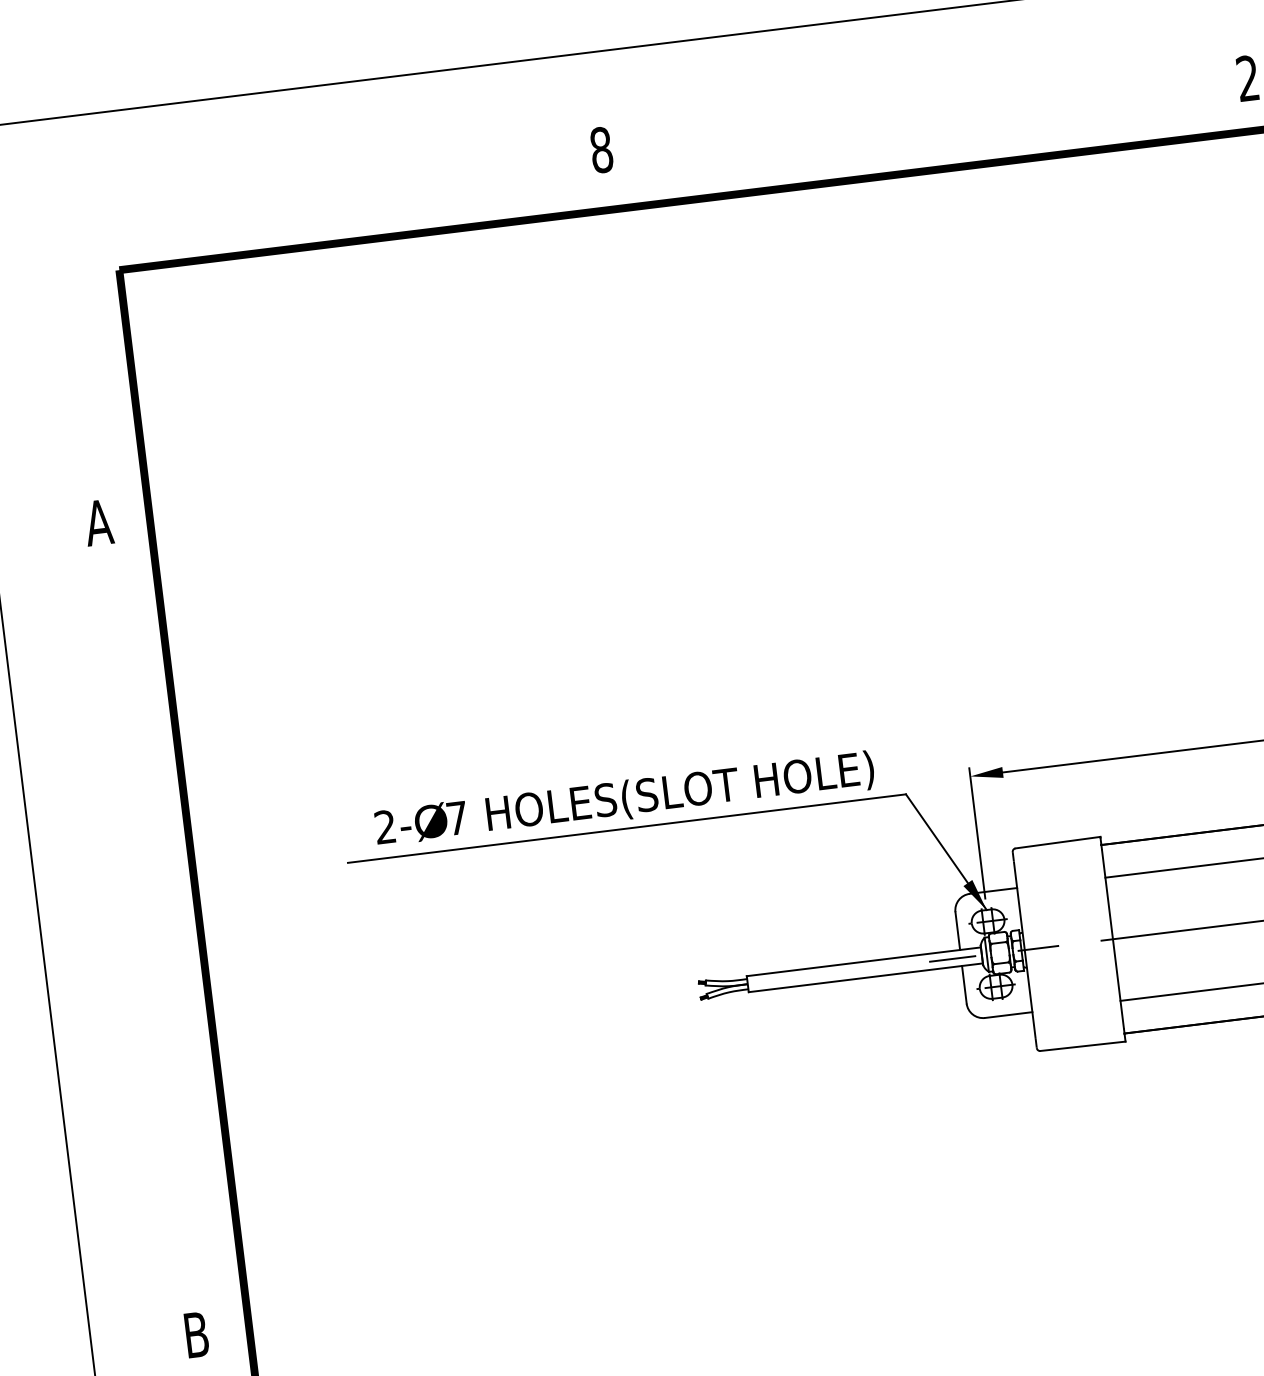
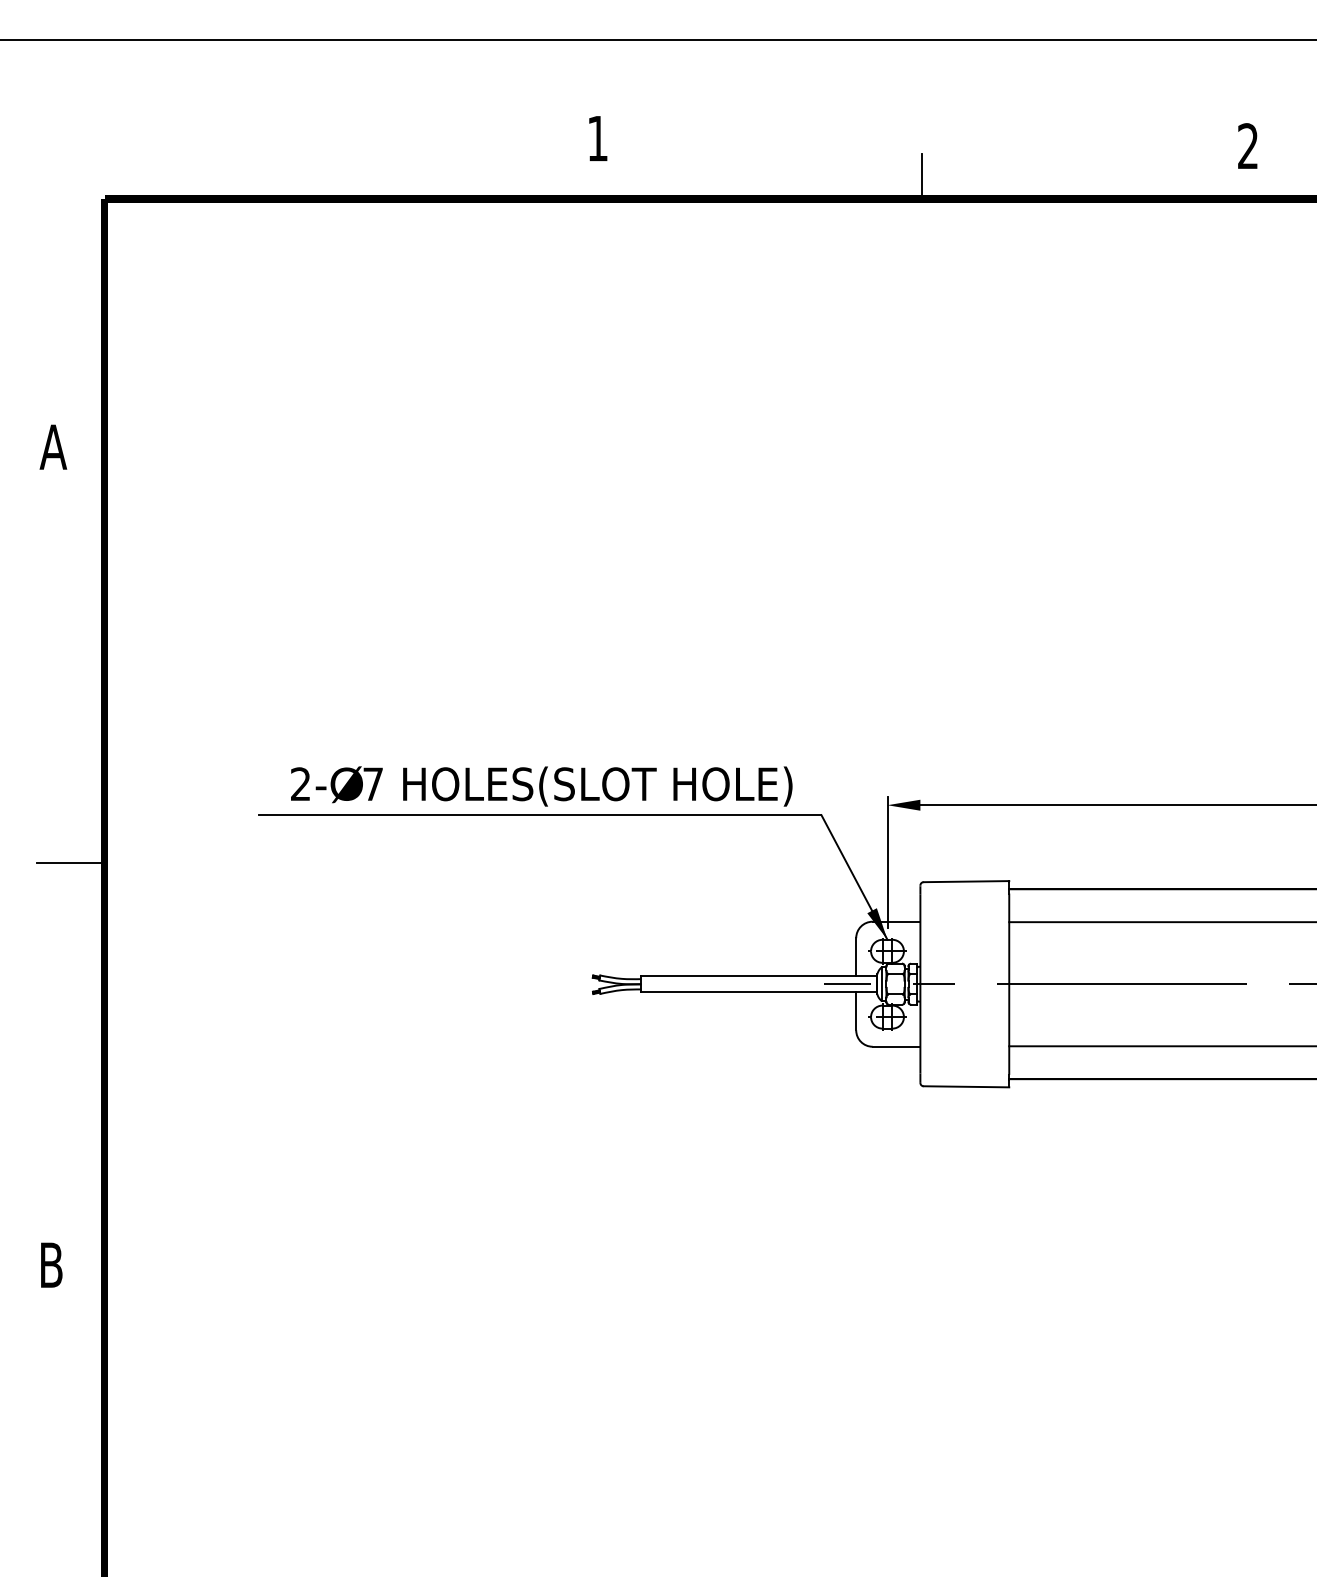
line: (928, 148) -> (922, 176), added
text: (601, 150) -> (597, 138), 8 -> 1
line: (166, 932) -> (70, 862), added

